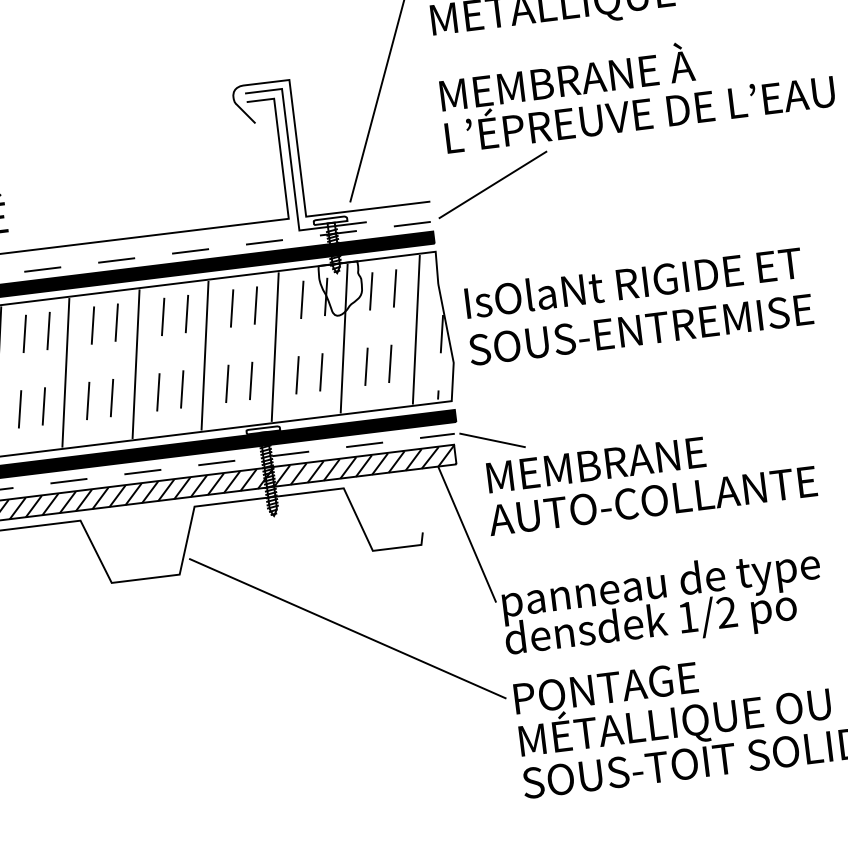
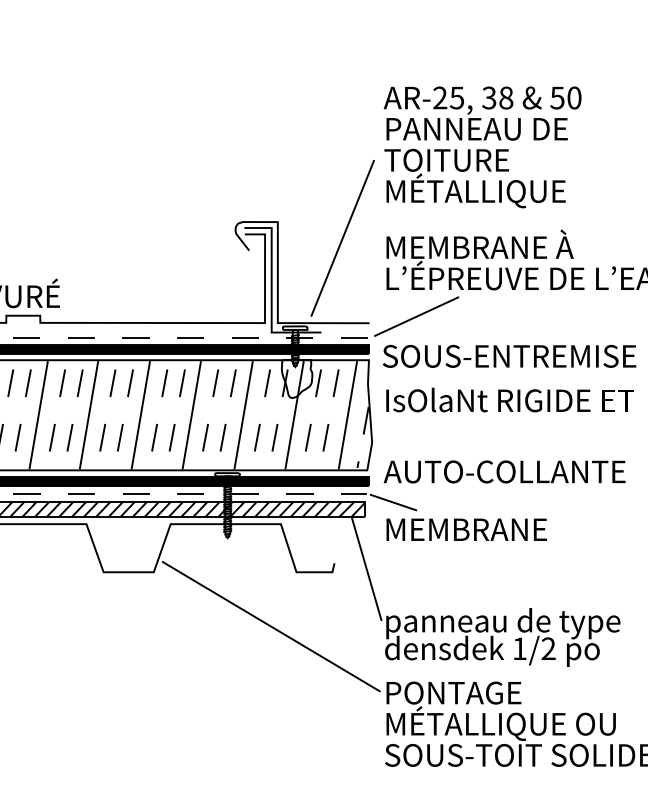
text: (640, 328) -> (509, 355), moved
text: (652, 500) -> (504, 471), moved

